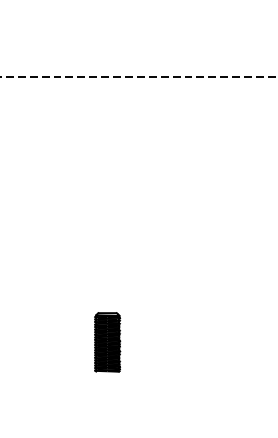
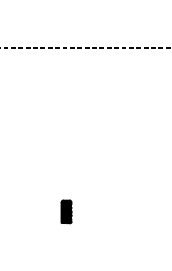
part: (107, 341) -> (66, 211), size x0.62

